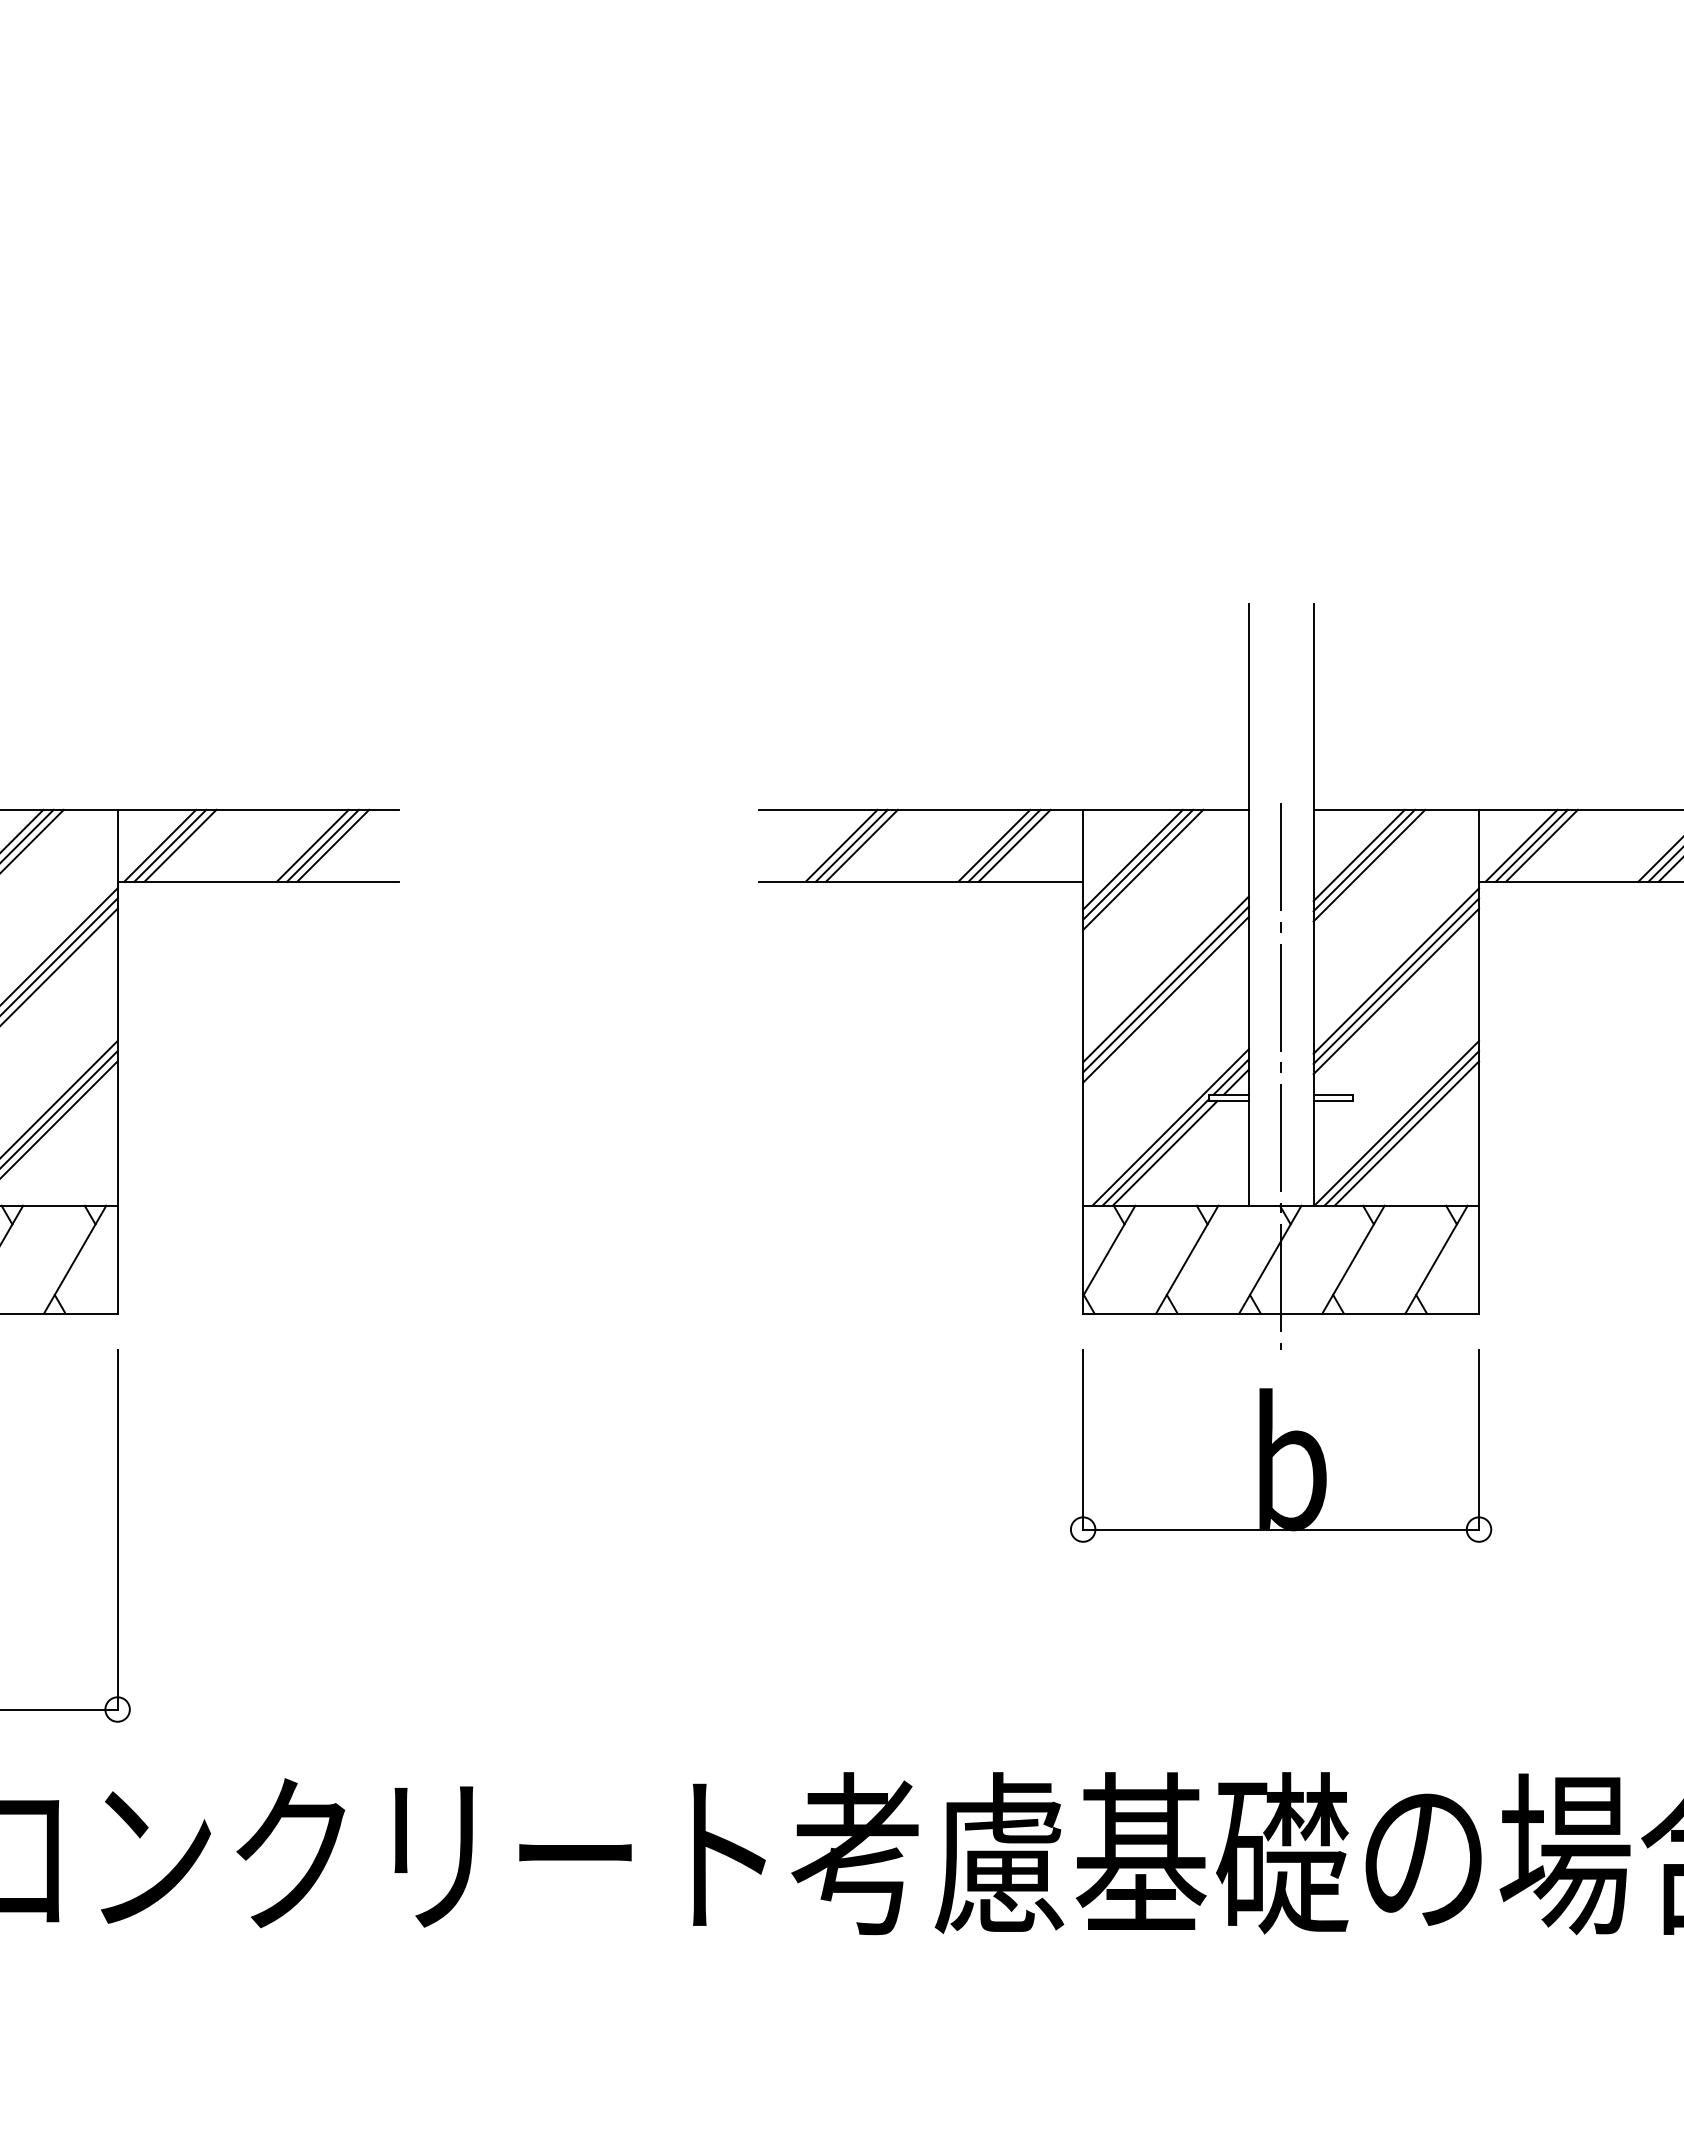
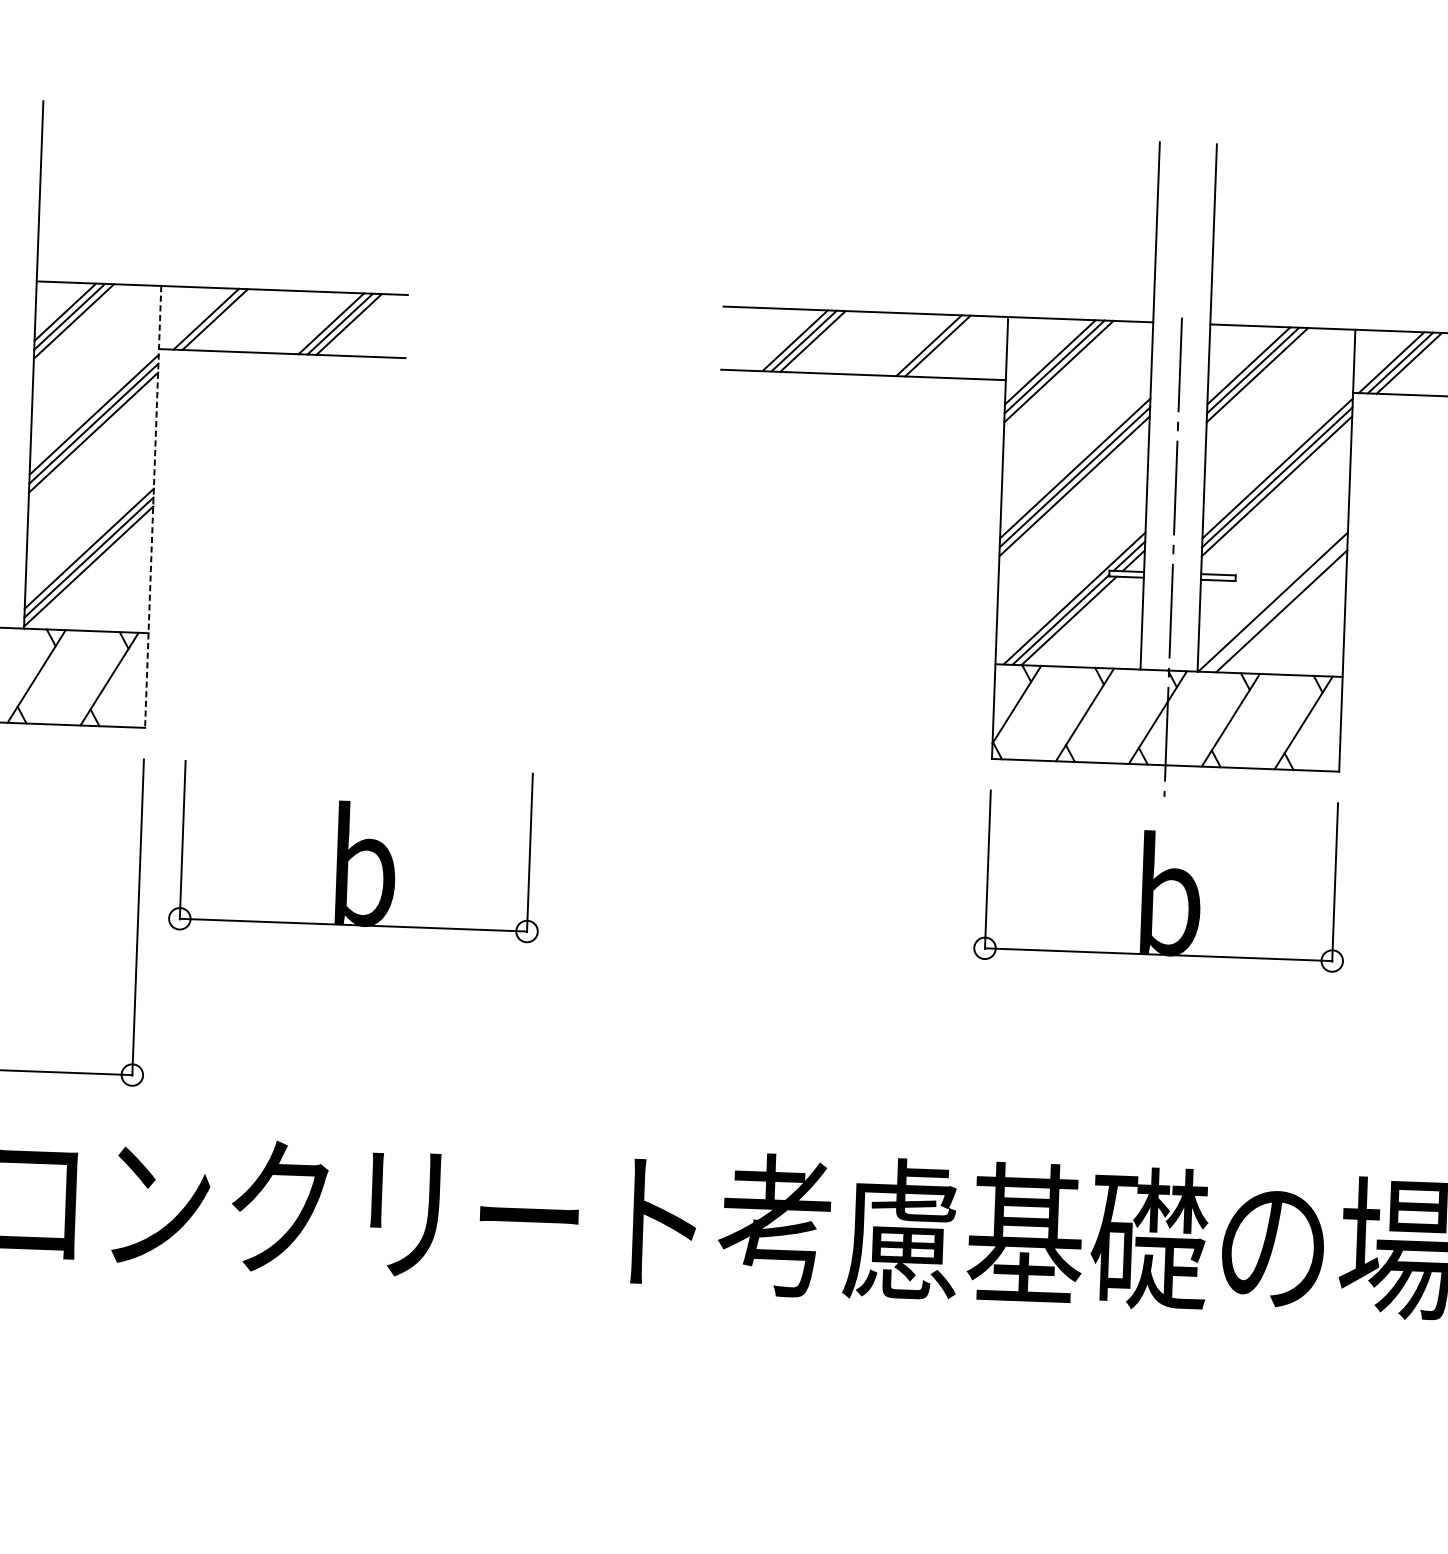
line: (160, 845) -> (197, 318), removed
line: (1014, 845) -> (946, 346), removed
line: (117, 1061) -> (153, 506), solid -> dashed
line: (1401, 1128) -> (1277, 606), removed
part: (363, 1445) -> (356, 851), added

